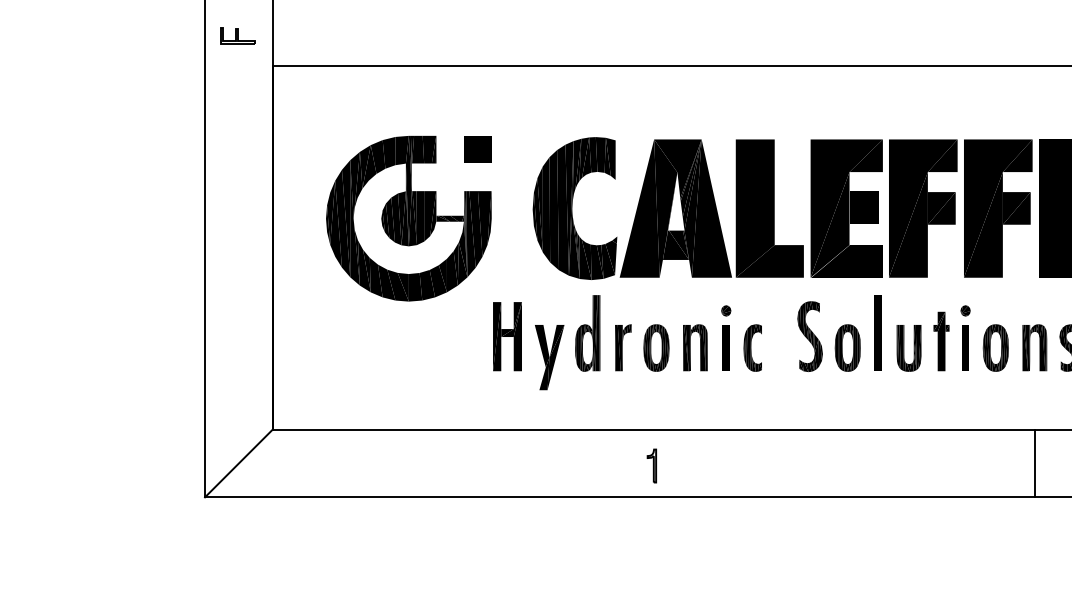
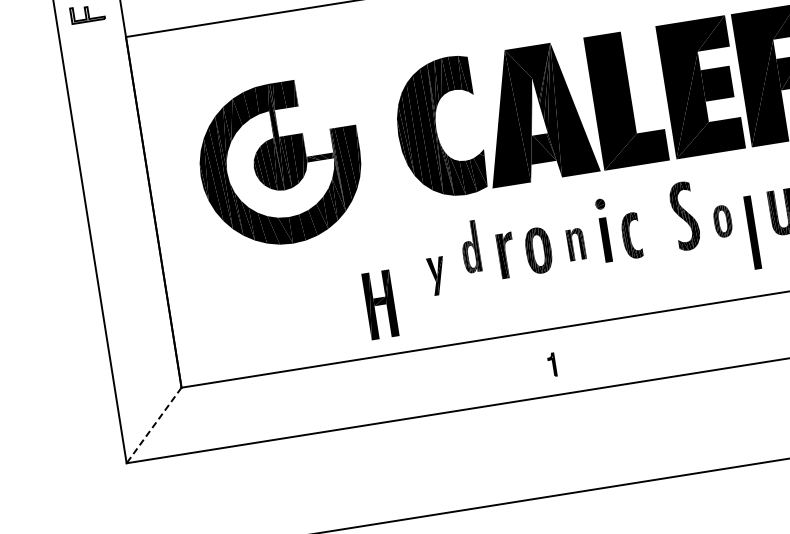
part: (477, 149) -> (336, 86), removed
part: (877, 332) -> (752, 232), moved
part: (587, 333) -> (470, 247), size x0.7
part: (507, 336) -> (380, 304), moved
part: (695, 347) -> (576, 244), size x0.7
part: (847, 347) -> (722, 220), size x0.7
part: (549, 357) -> (437, 276), size x0.6
line: (238, 463) -> (153, 425), solid -> dashed
part: (651, 465) -> (551, 364), size x0.7

